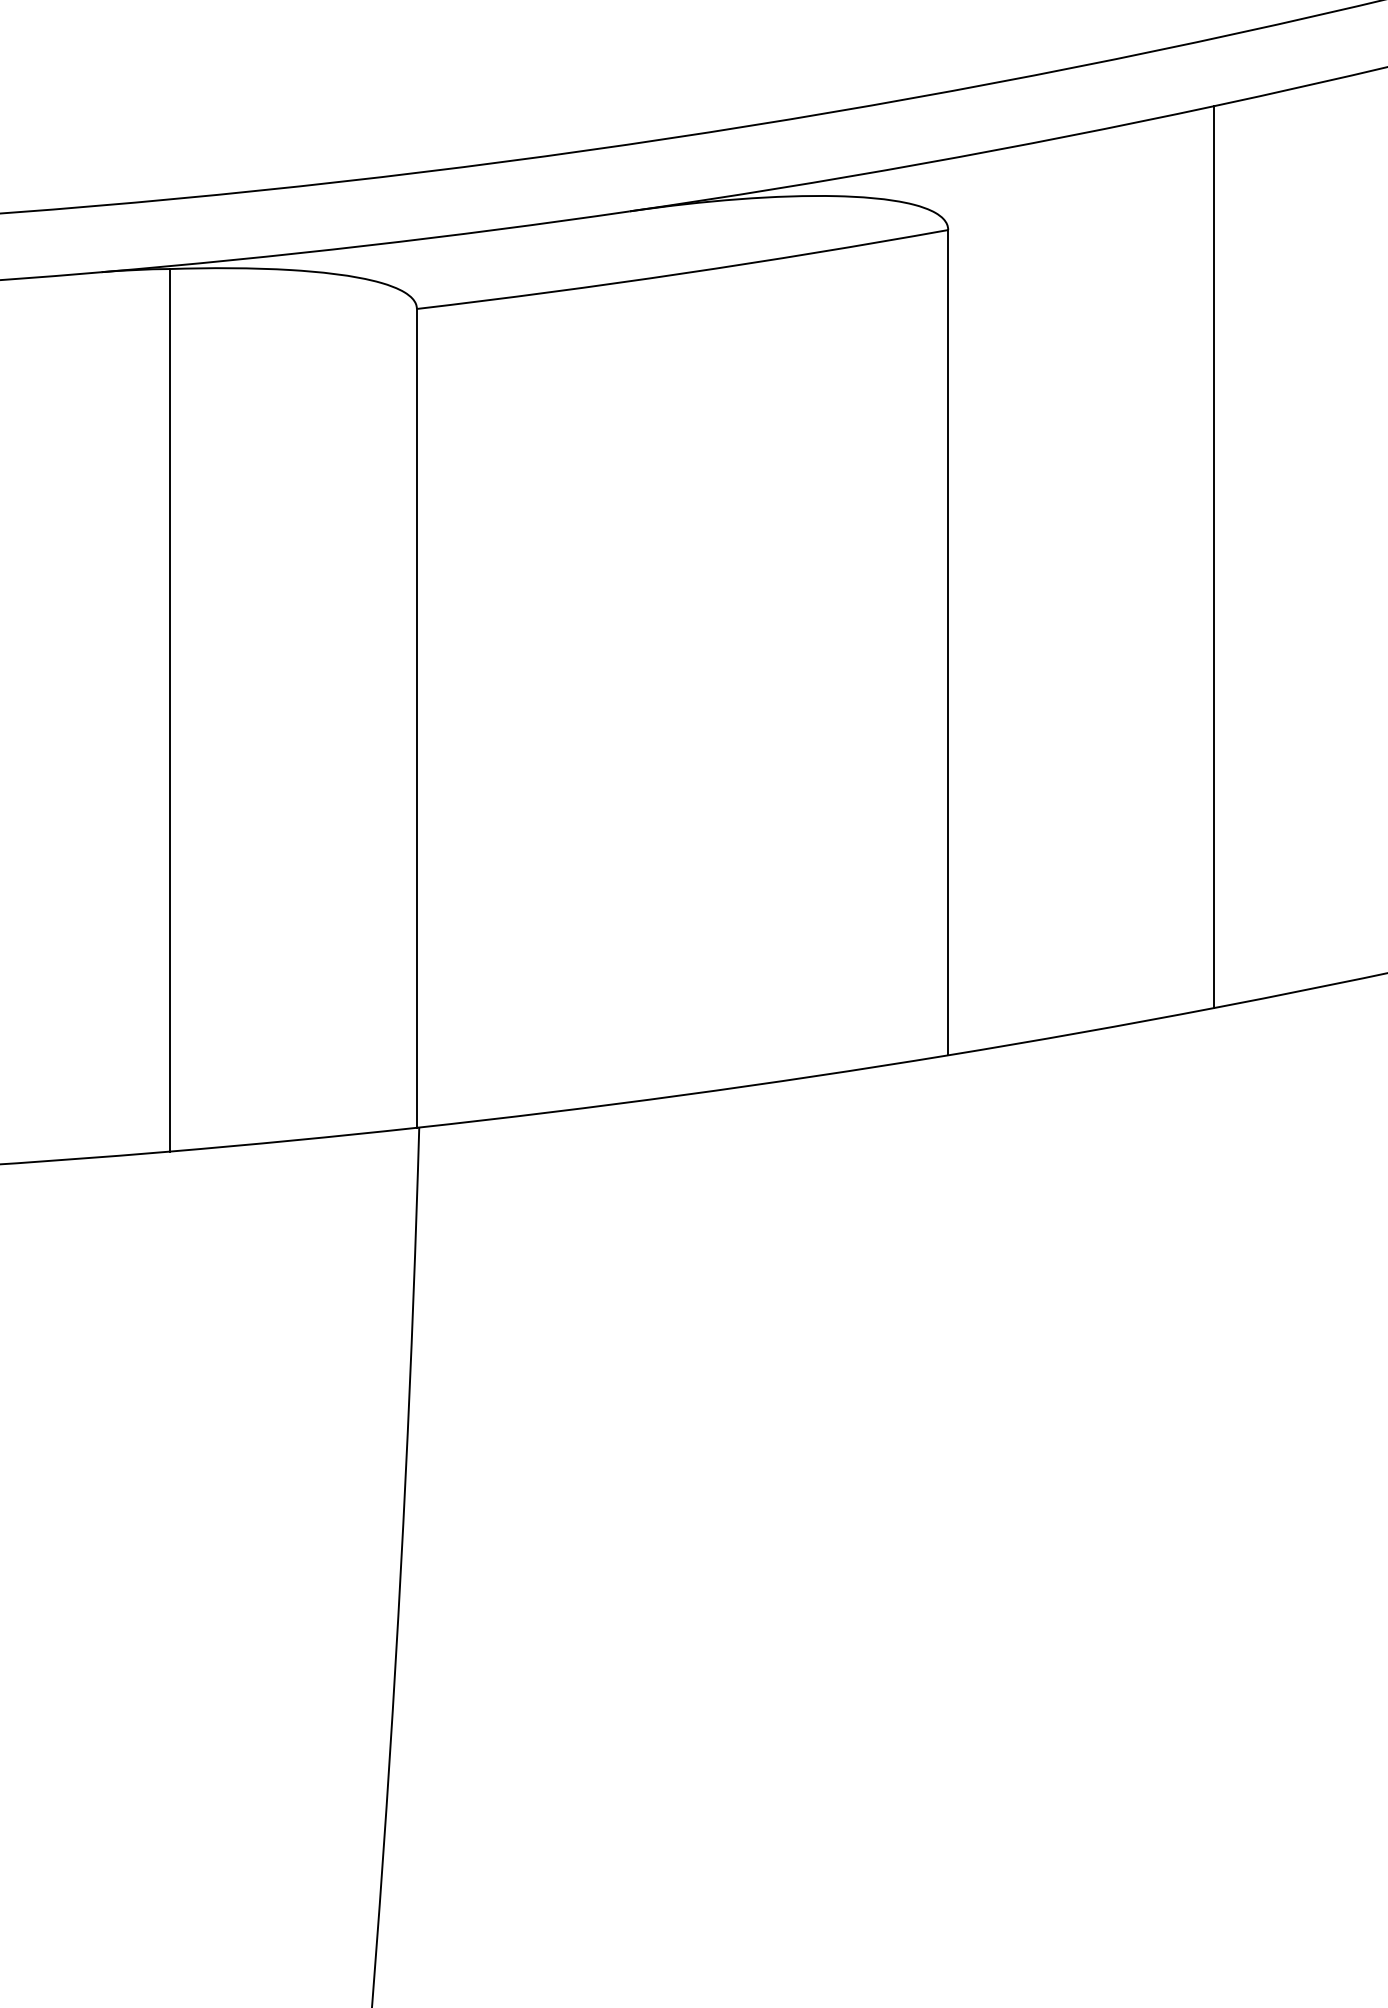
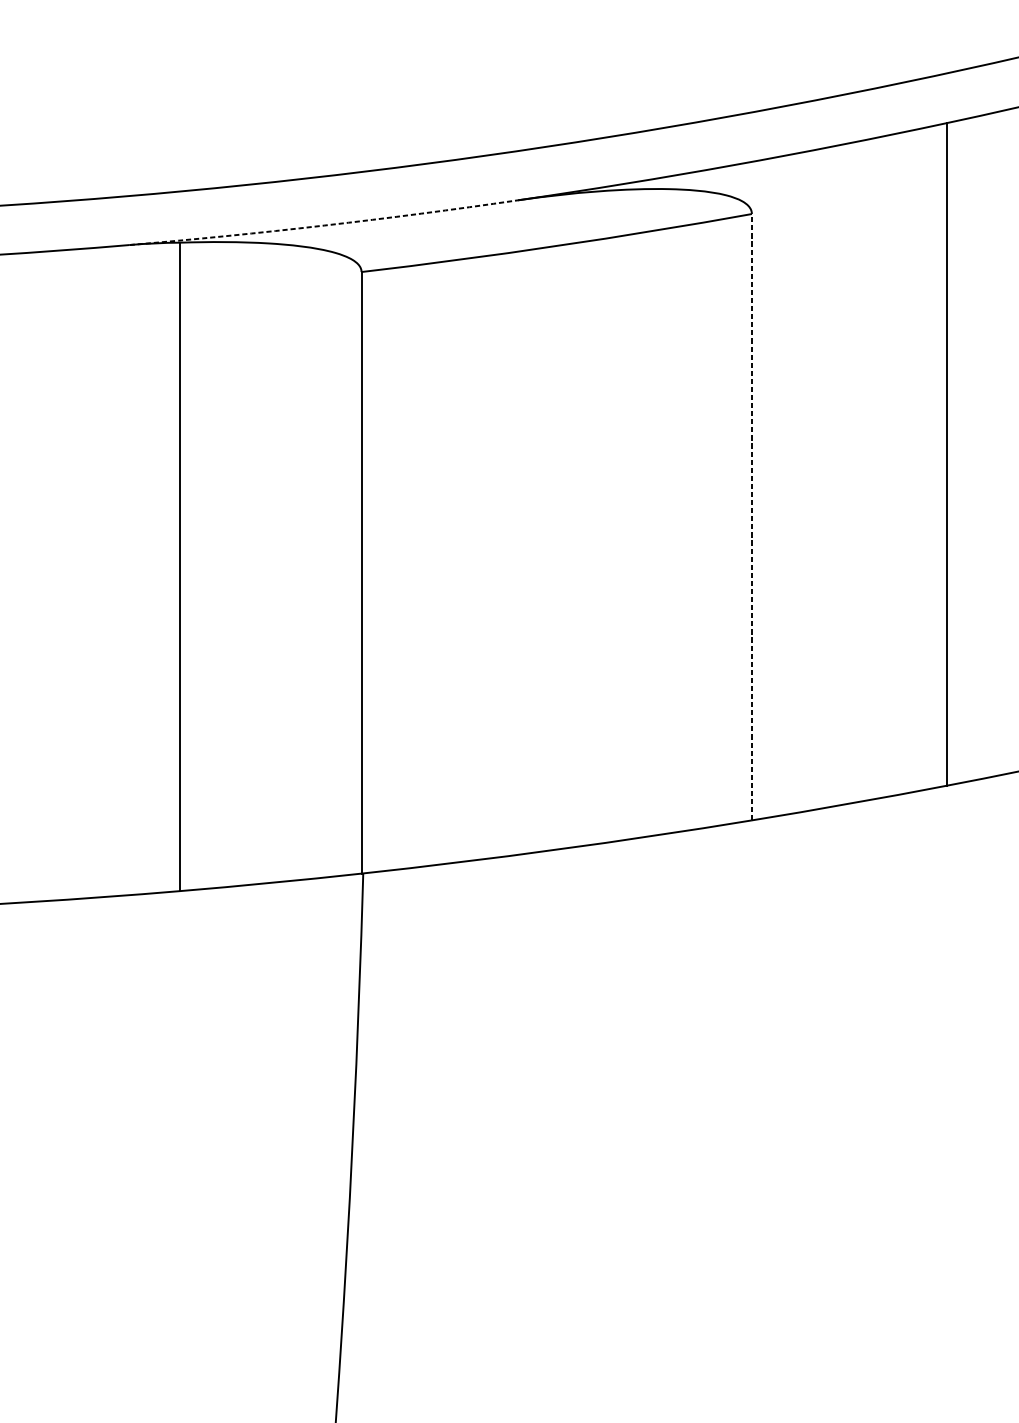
arc: (365, 245) -> (323, 225), solid -> dashed
line: (948, 642) -> (752, 517), solid -> dashed

